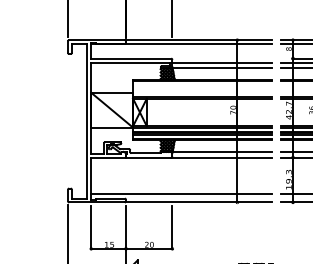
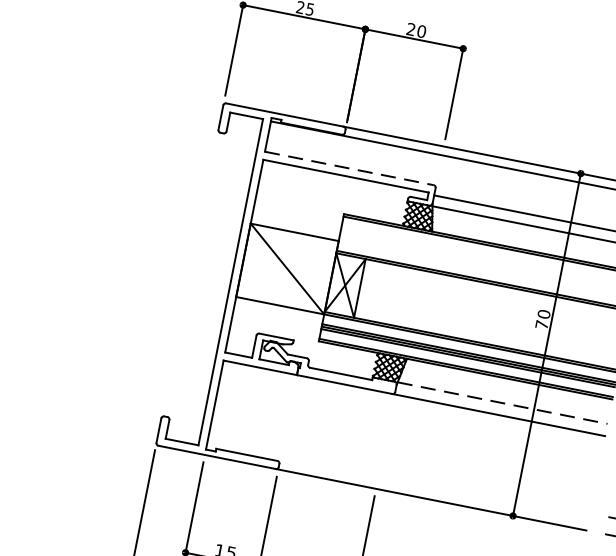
line: (131, 58) -> (349, 168), solid -> dashed
line: (222, 151) -> (502, 402), solid -> dashed
line: (181, 194) -> (398, 475), removed

